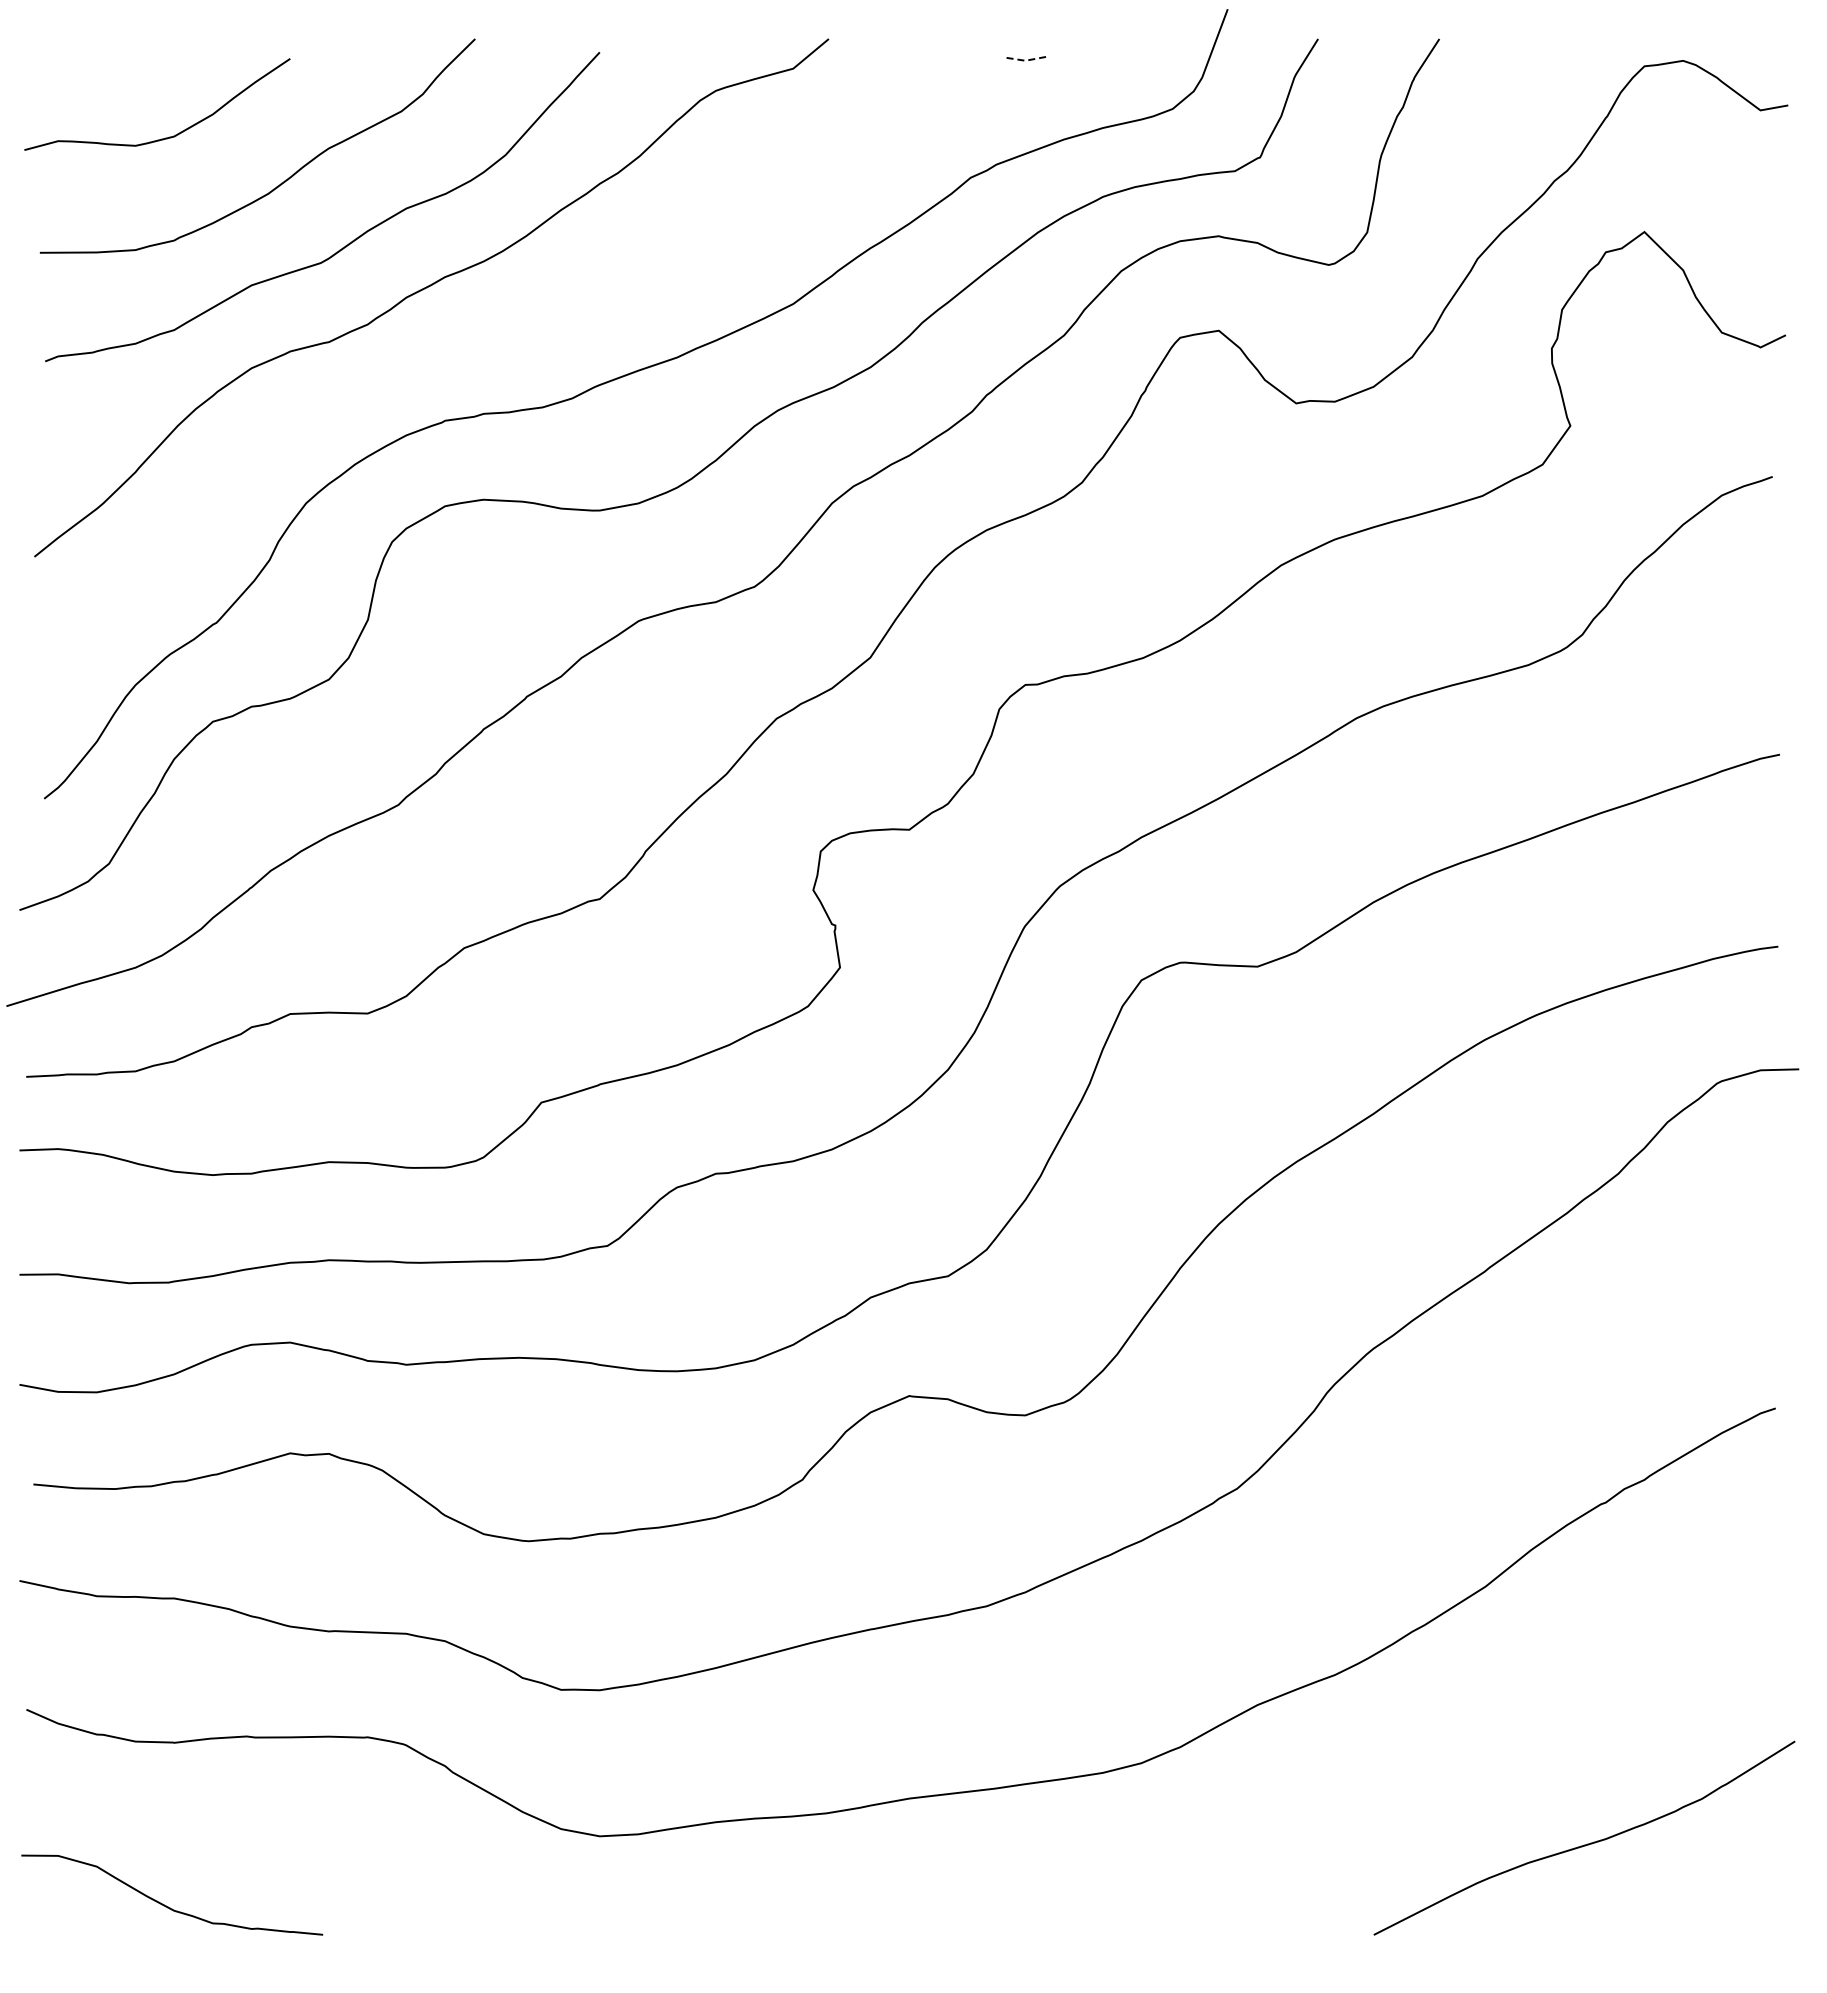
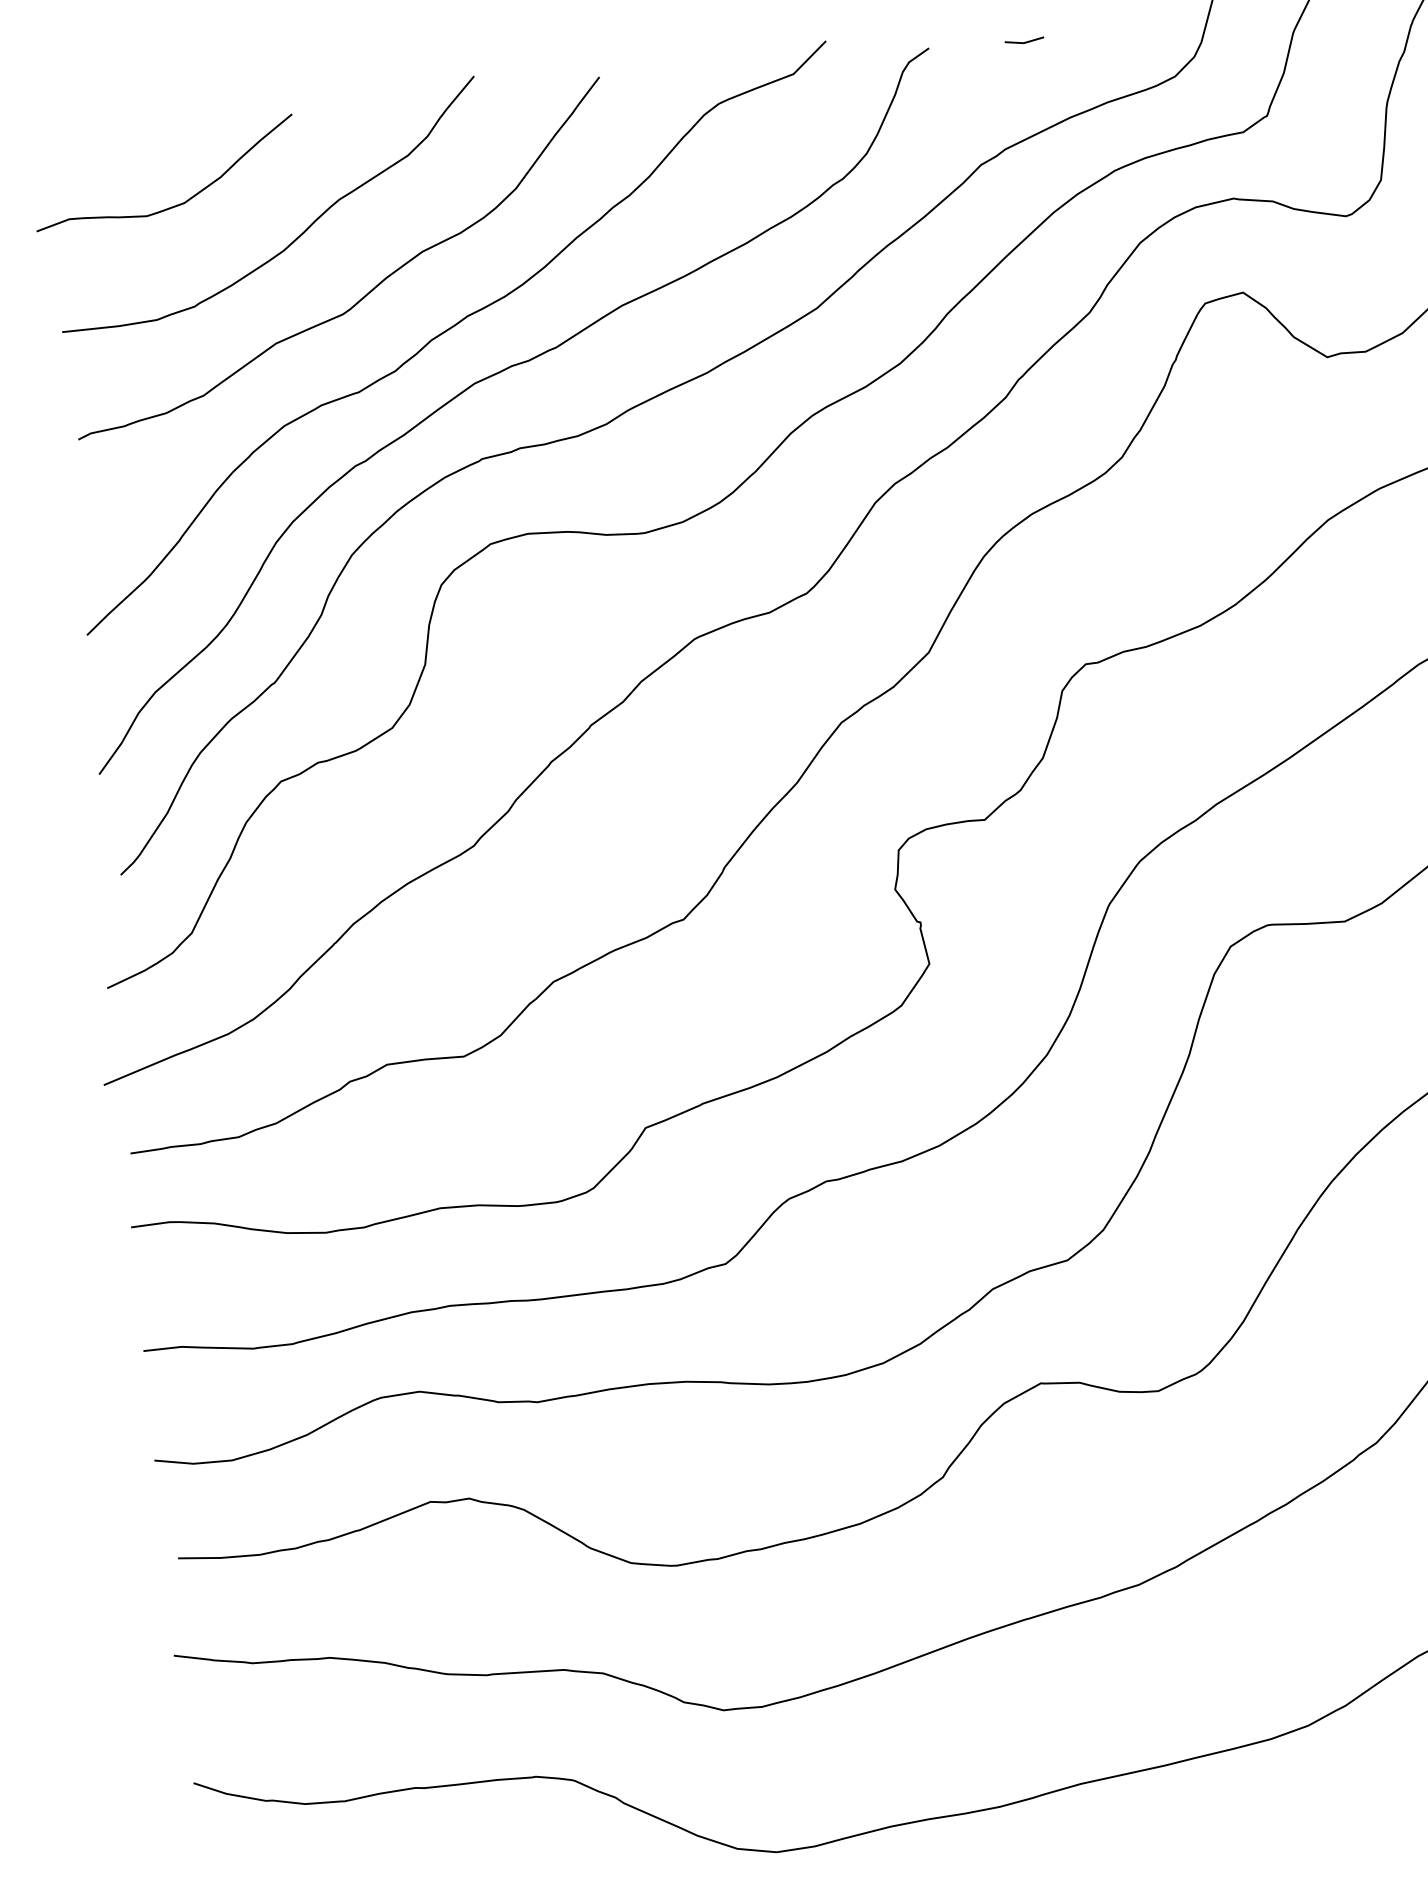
line: (1026, 60) -> (1024, 42), dashed -> solid
curve: (467, 338) -> (496, 374), added

